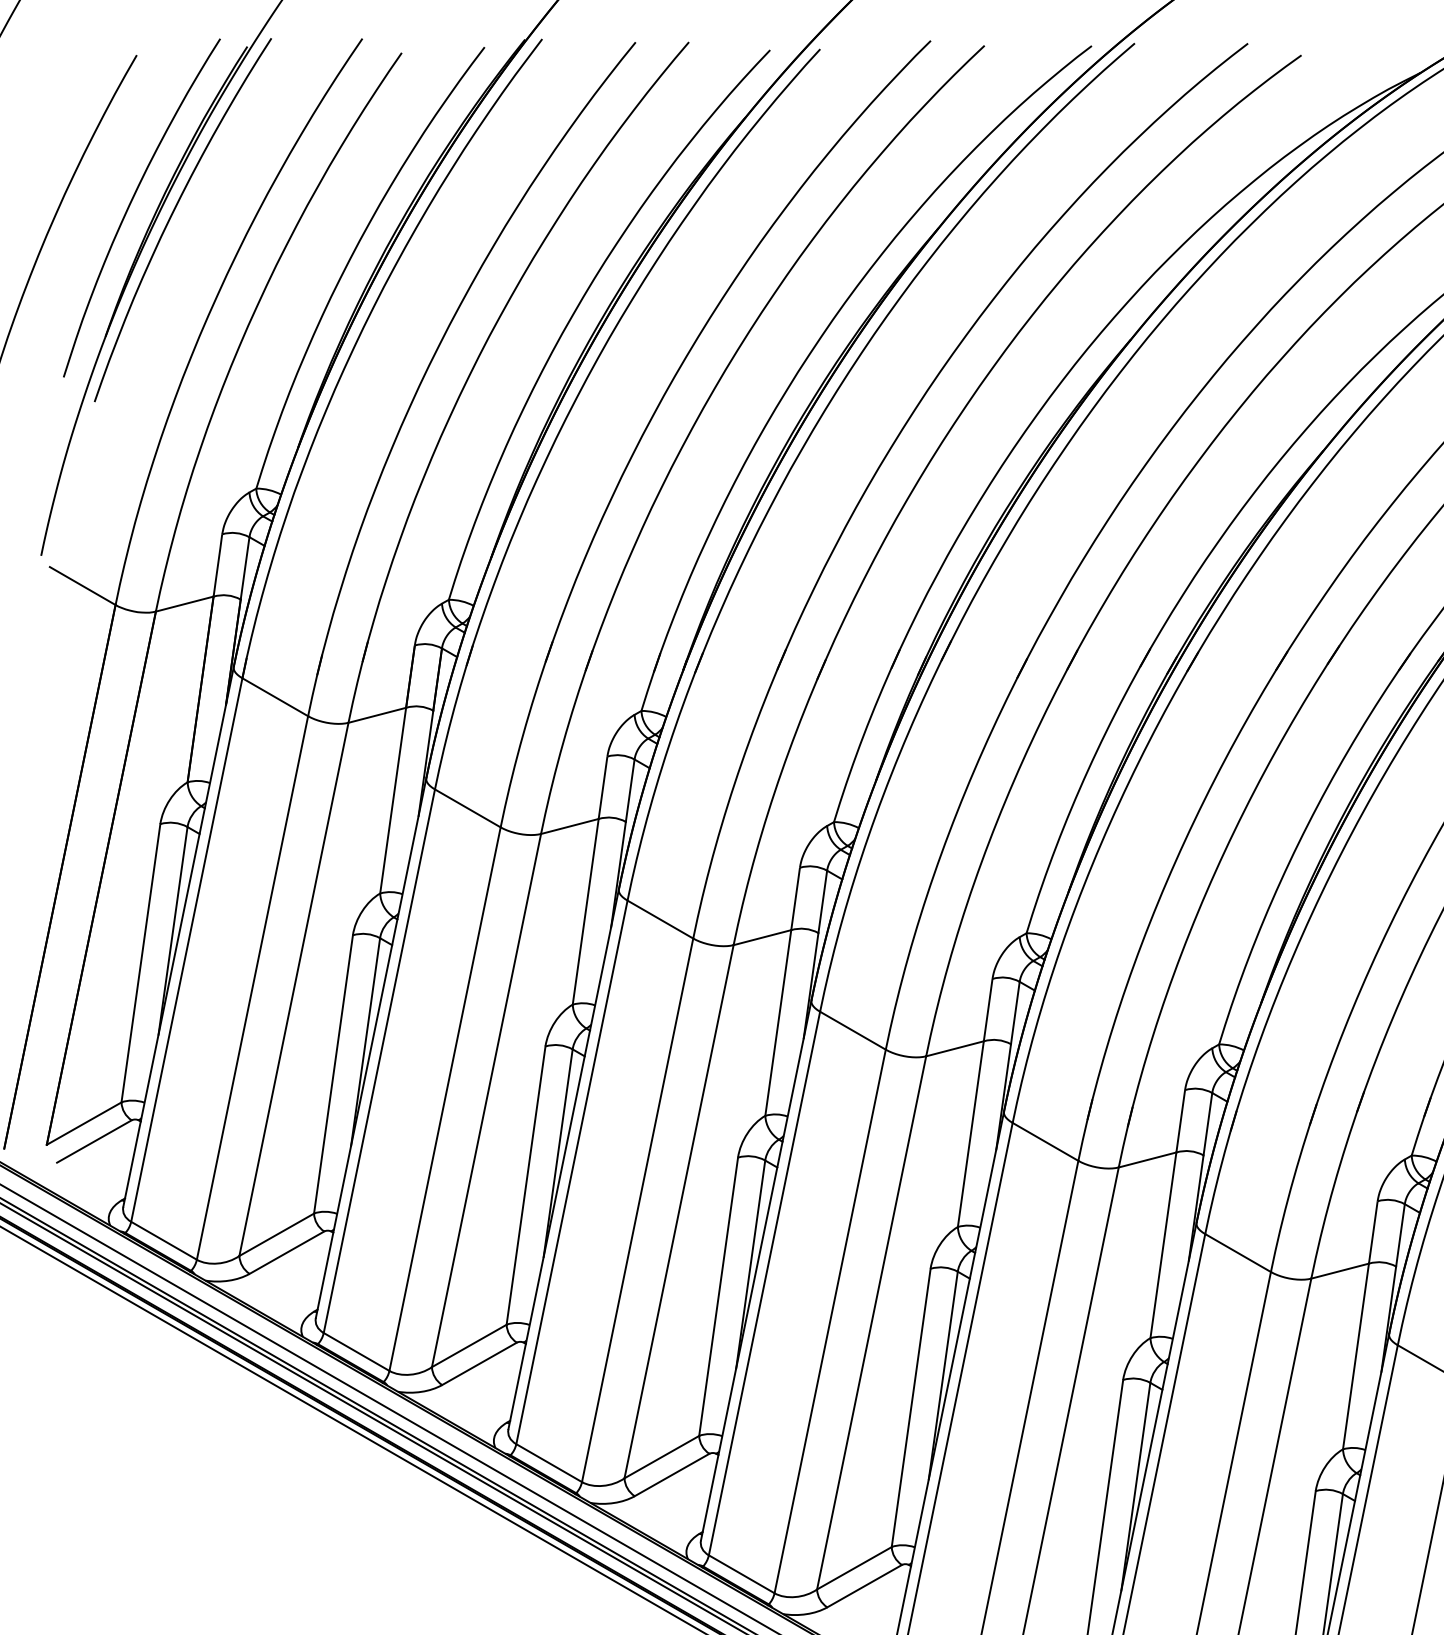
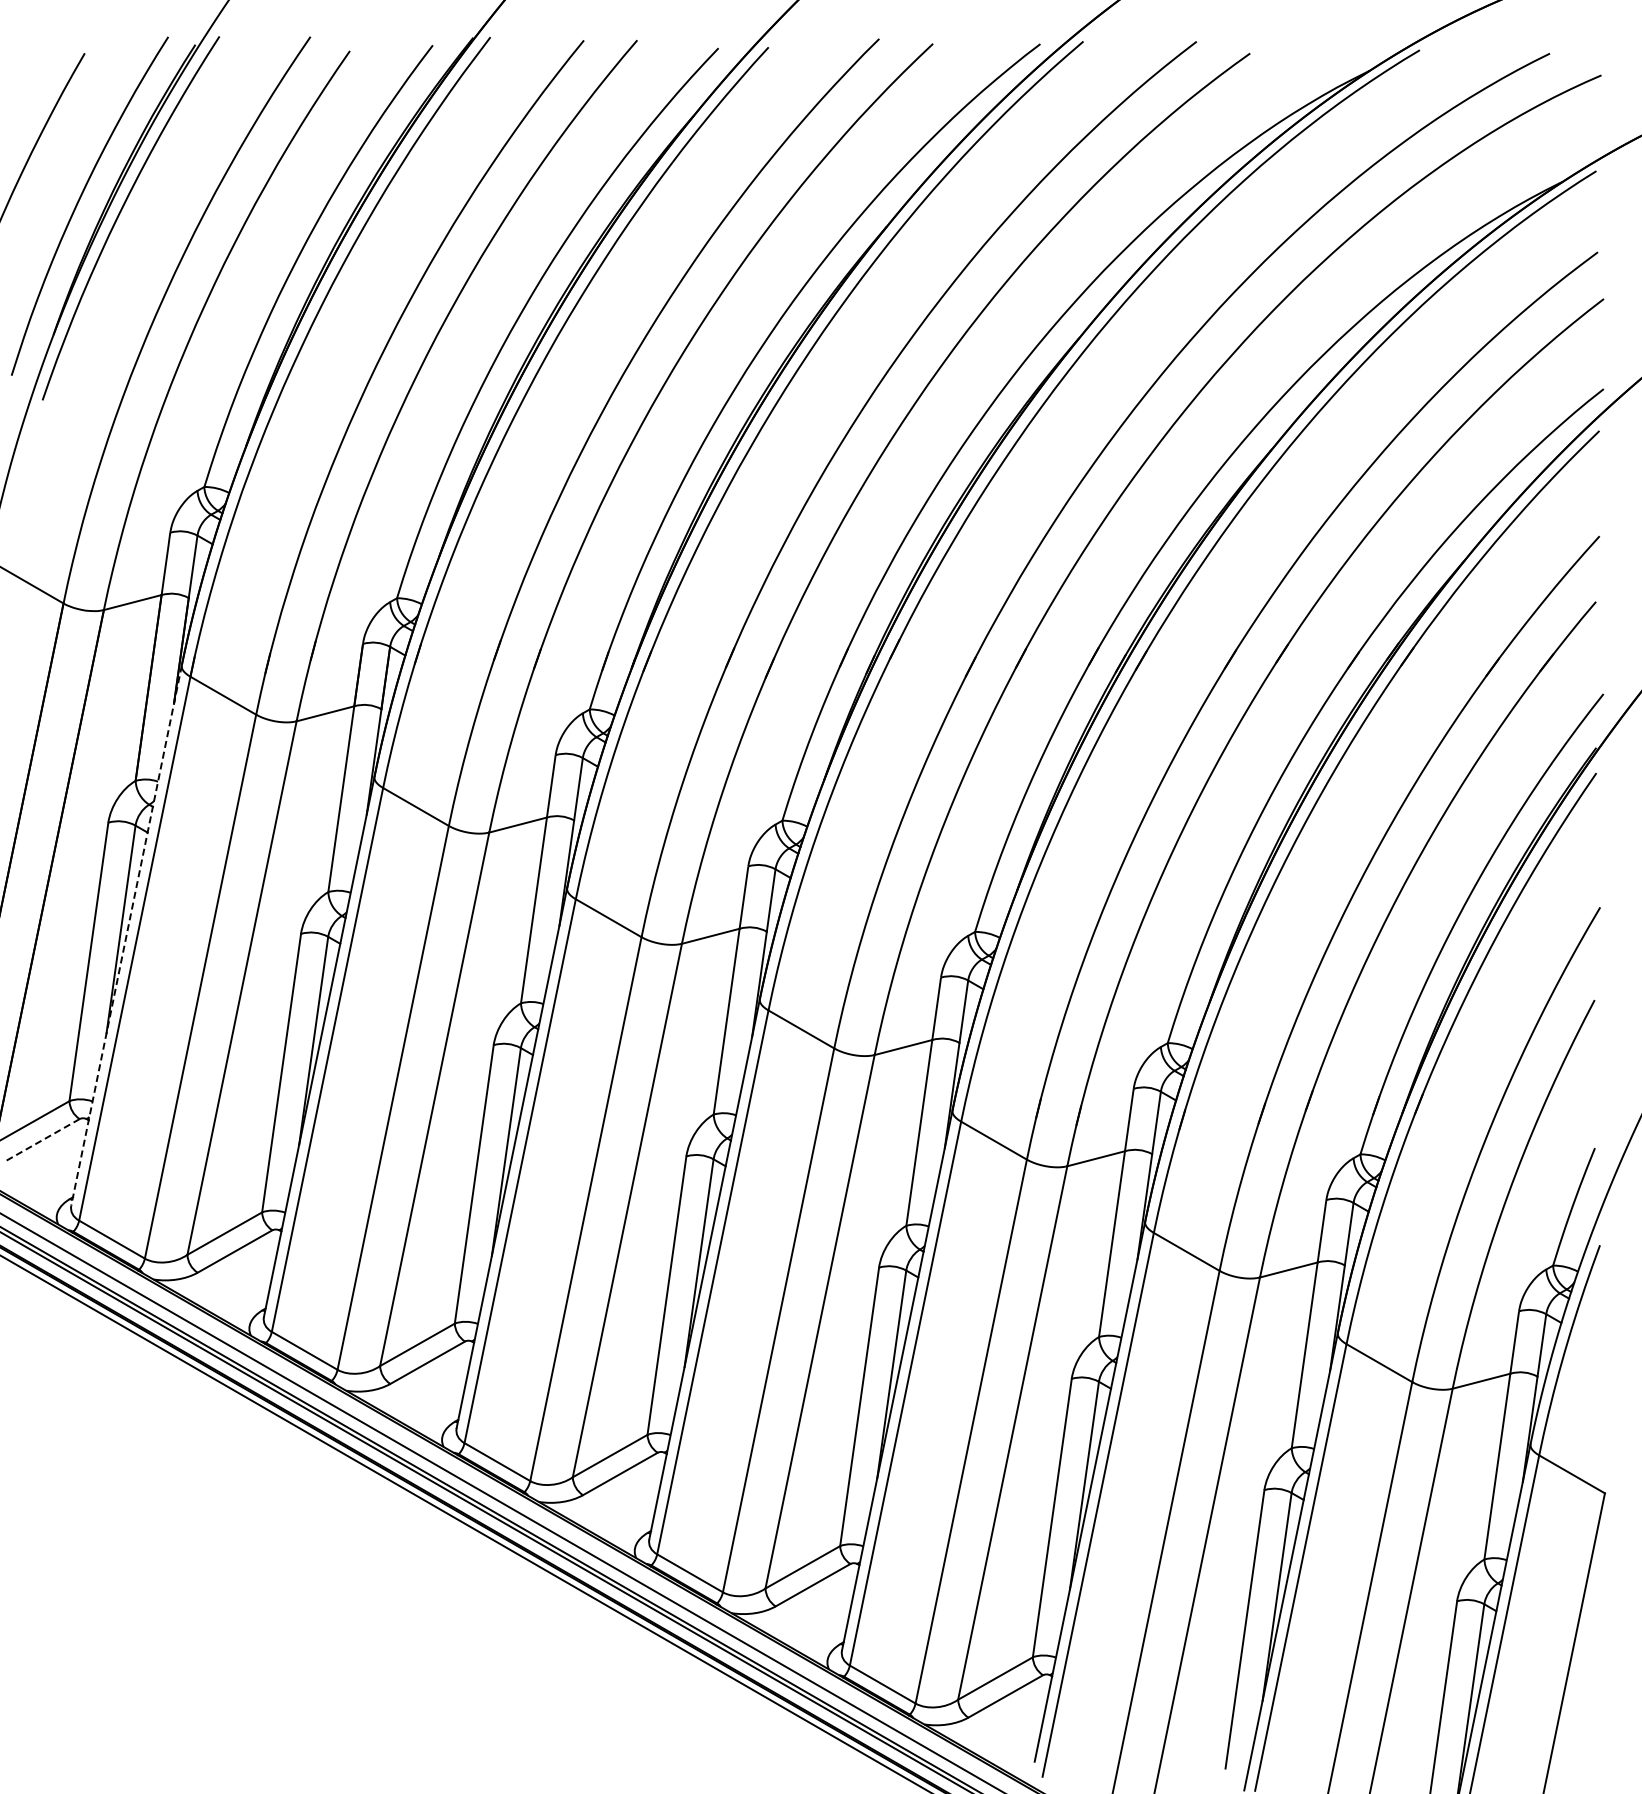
line: (178, 936) -> (126, 935), solid -> dashed
line: (94, 1141) -> (42, 1140), solid -> dashed

